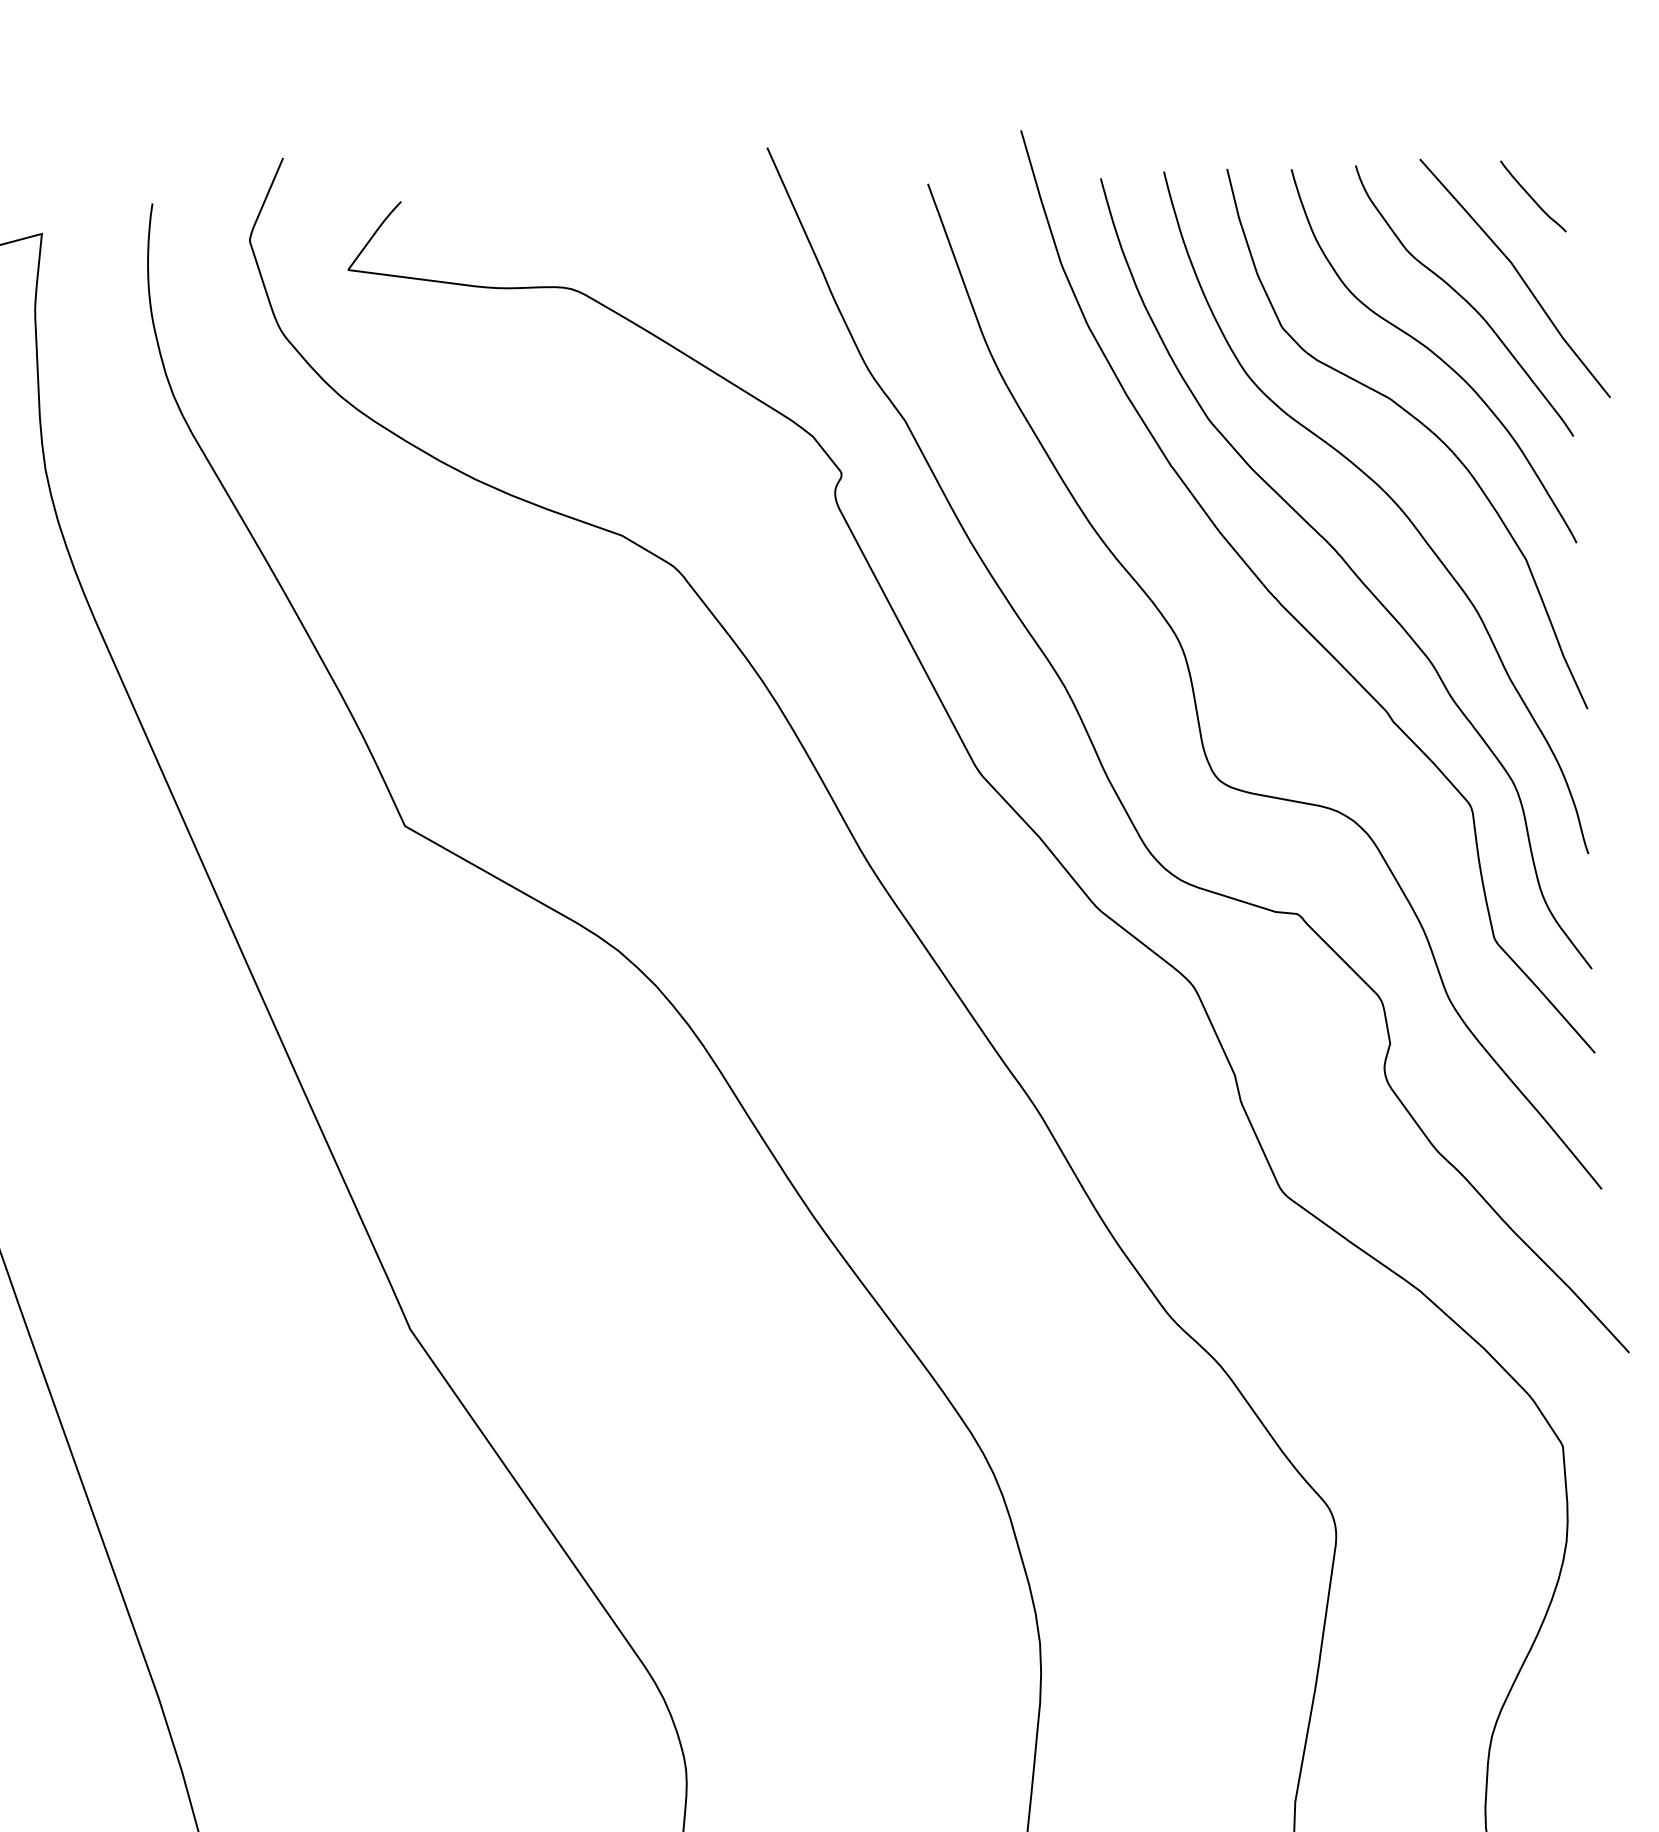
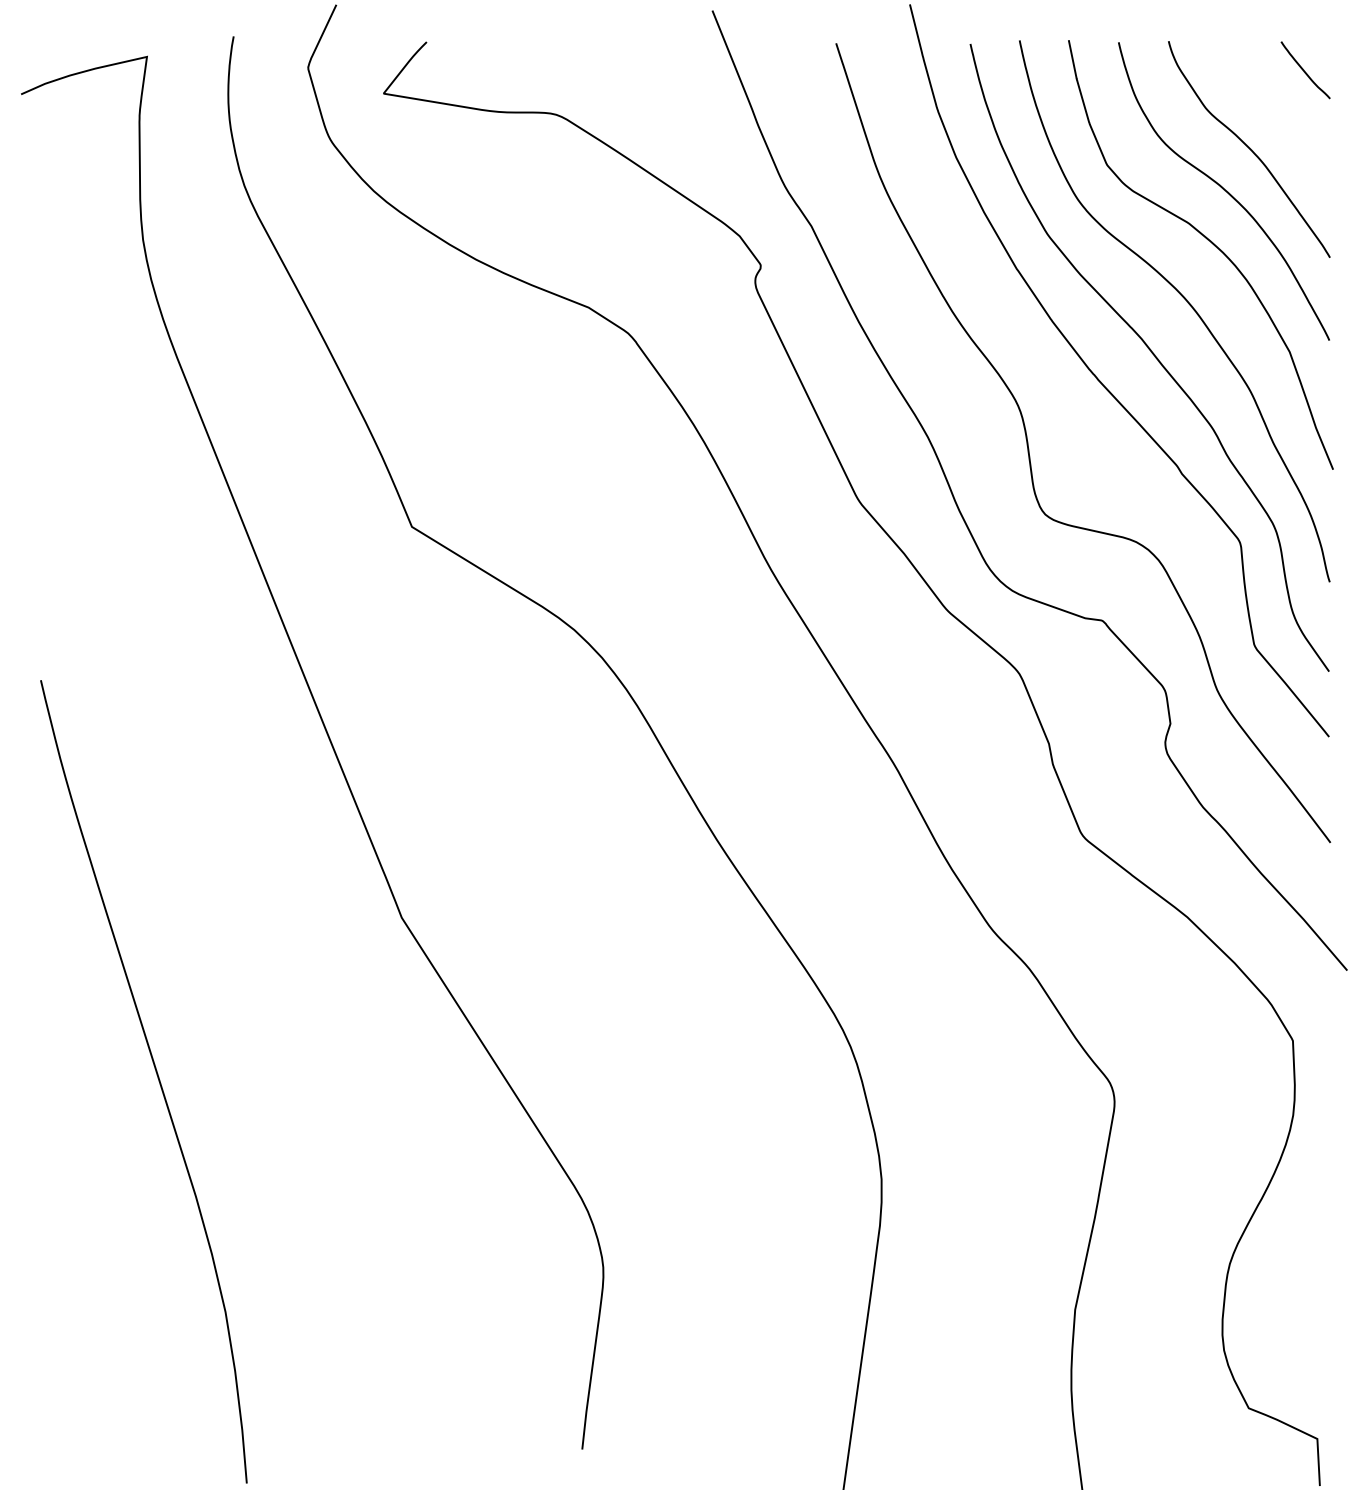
line: (1517, 274) -> (1291, 130), removed

